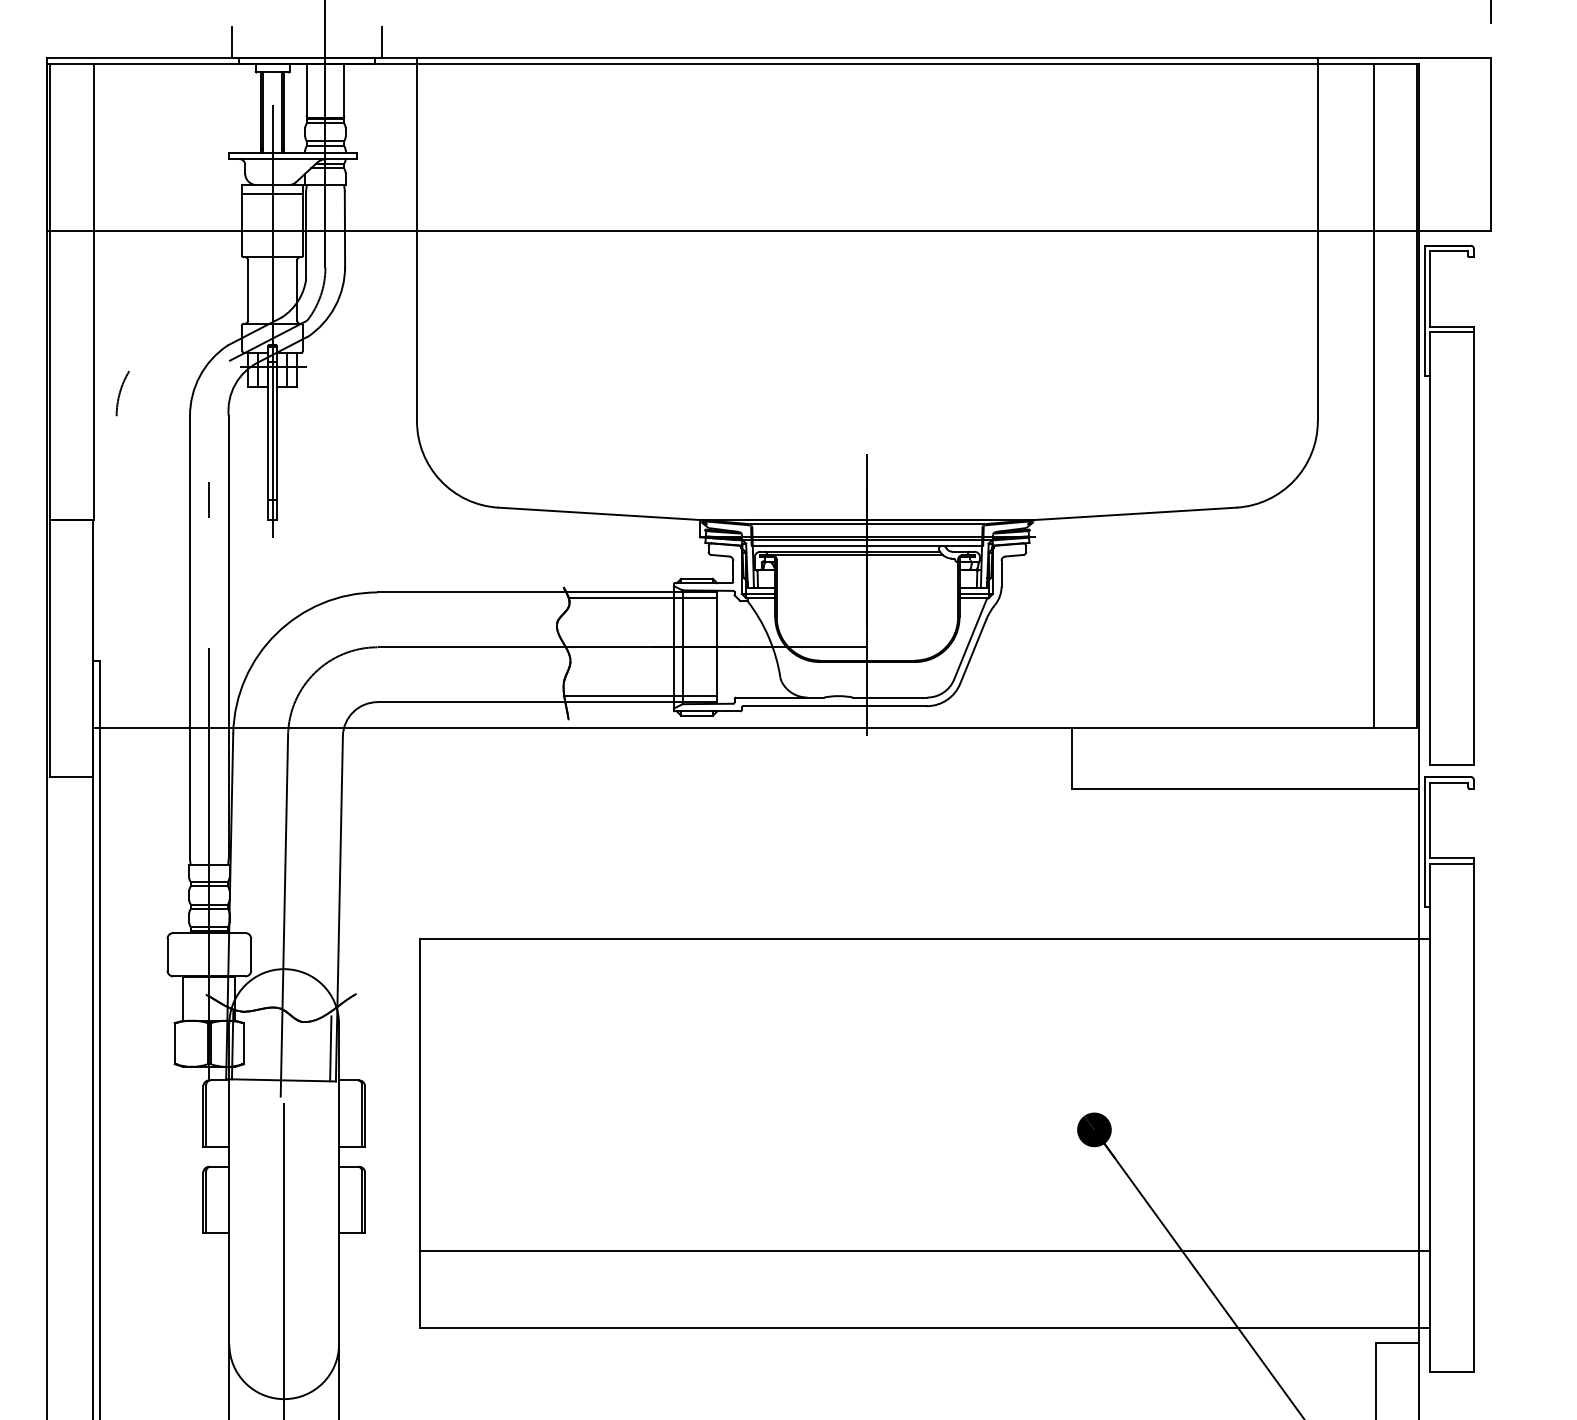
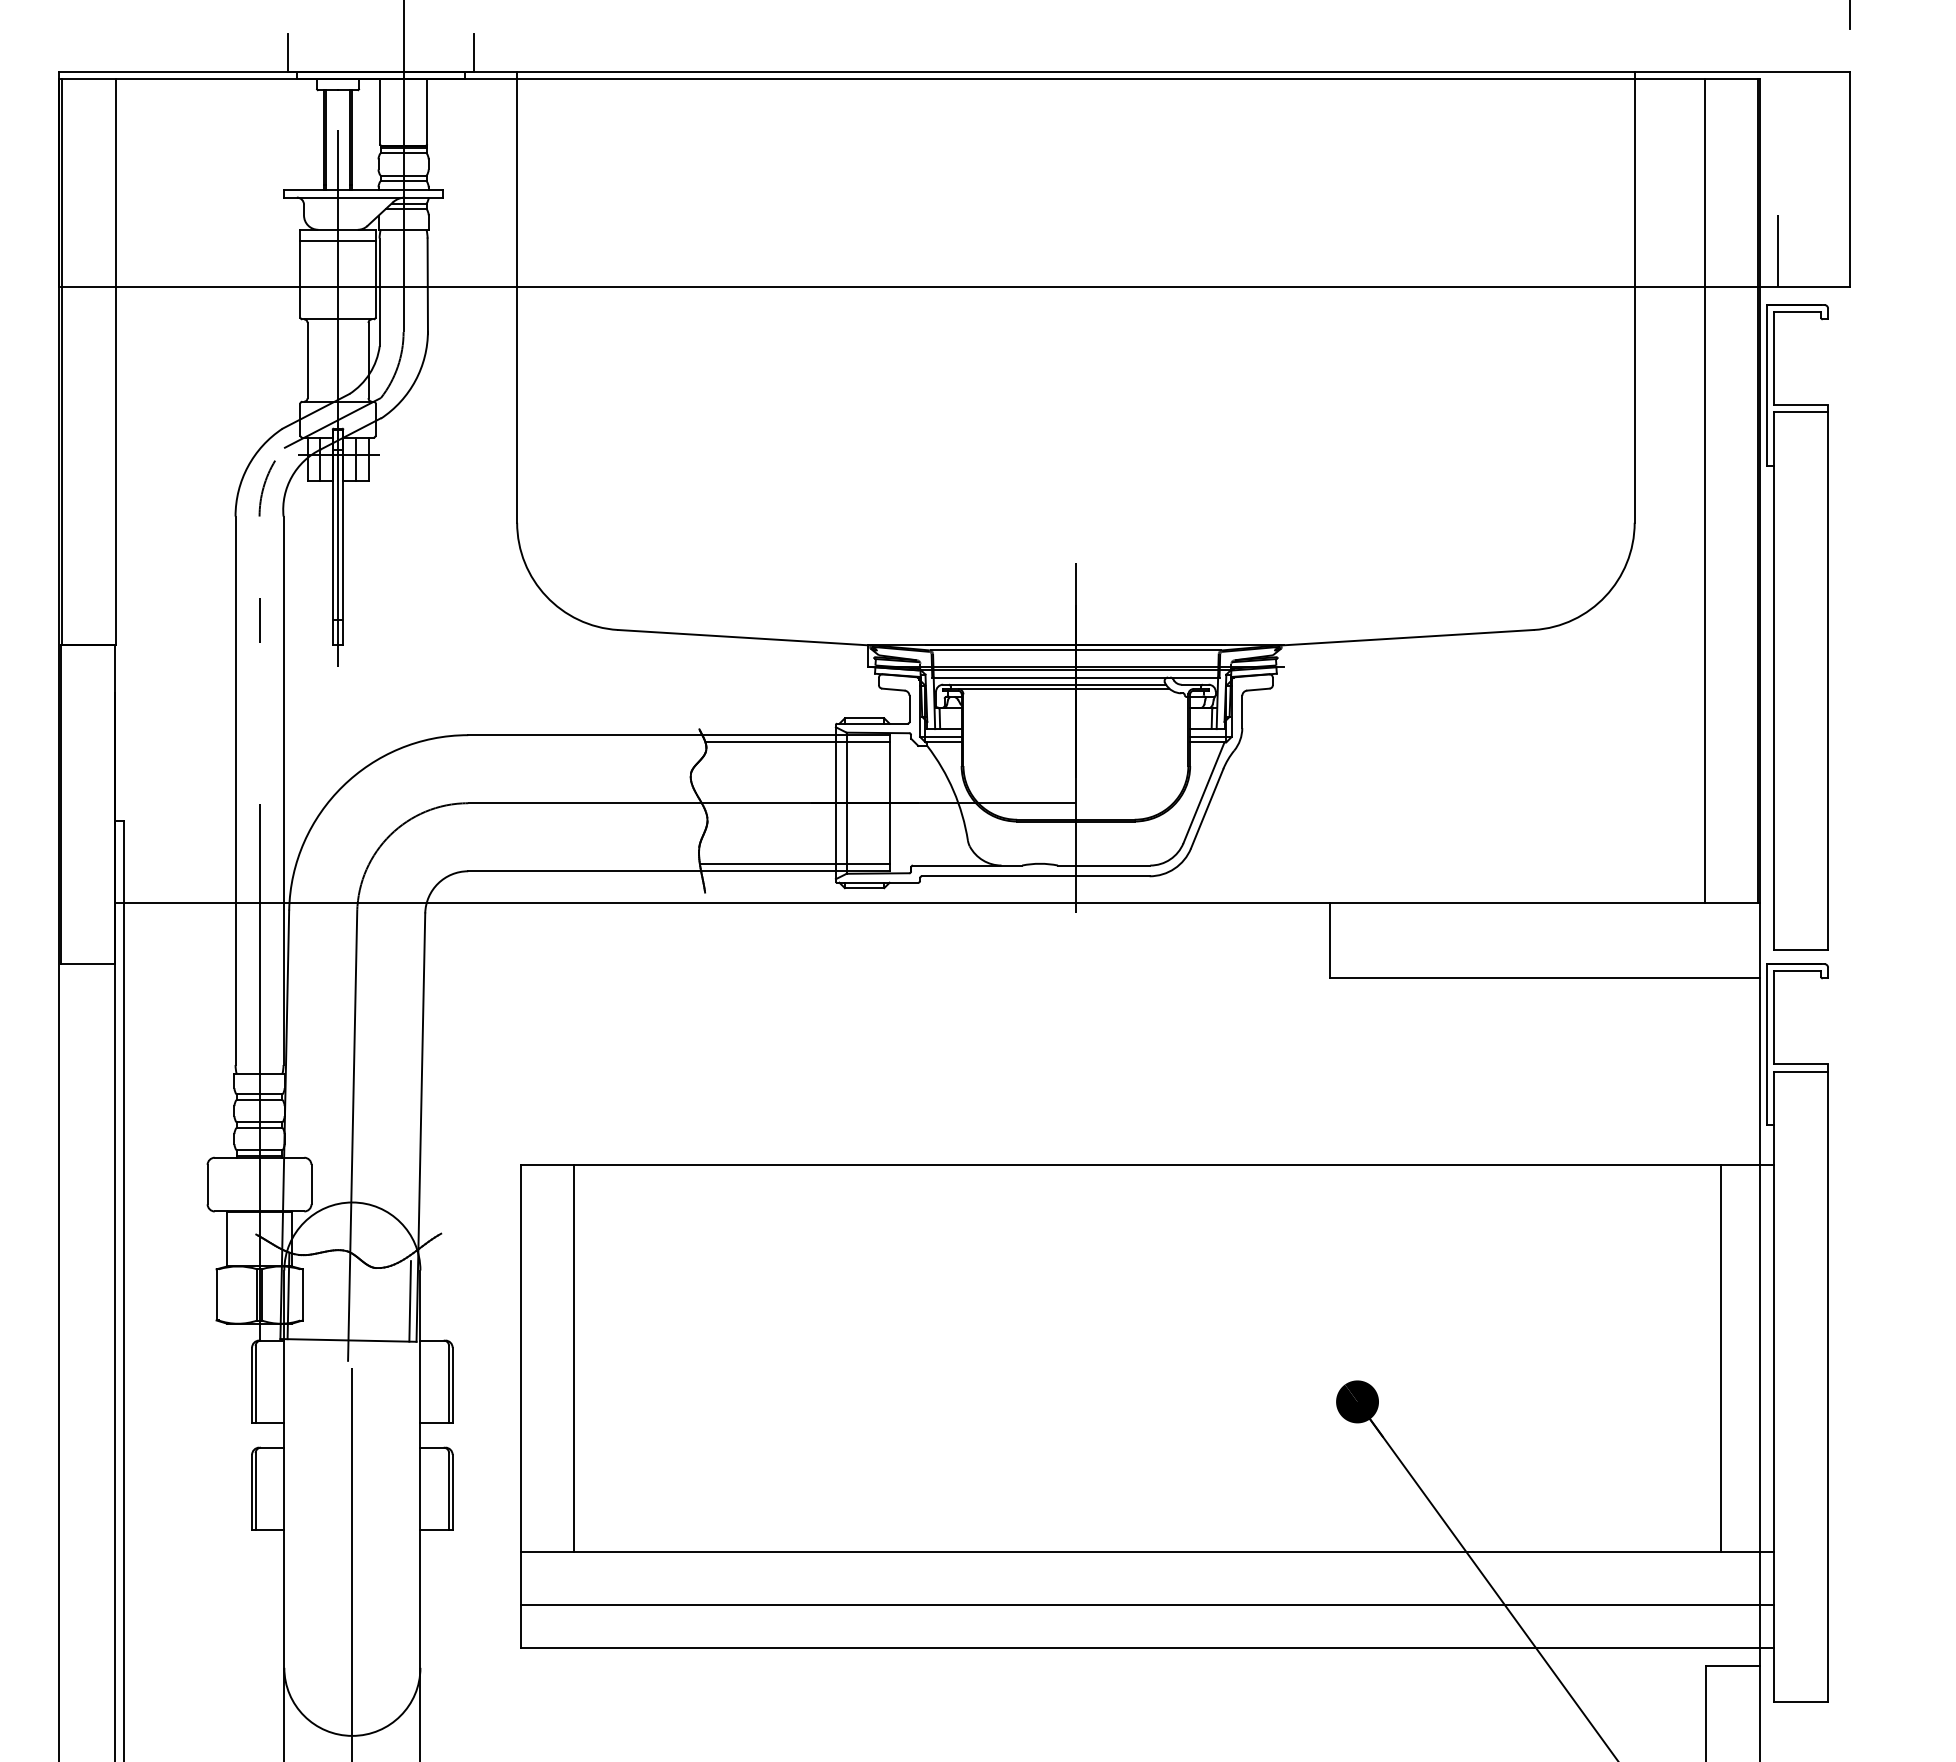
line: (1432, 202) -> (1777, 251), added
arc: (120, 393) -> (264, 488), moved
line: (463, 1094) -> (574, 1357), added
line: (1387, 1094) -> (1720, 1357), added
line: (925, 1294) -> (1147, 1605), added

